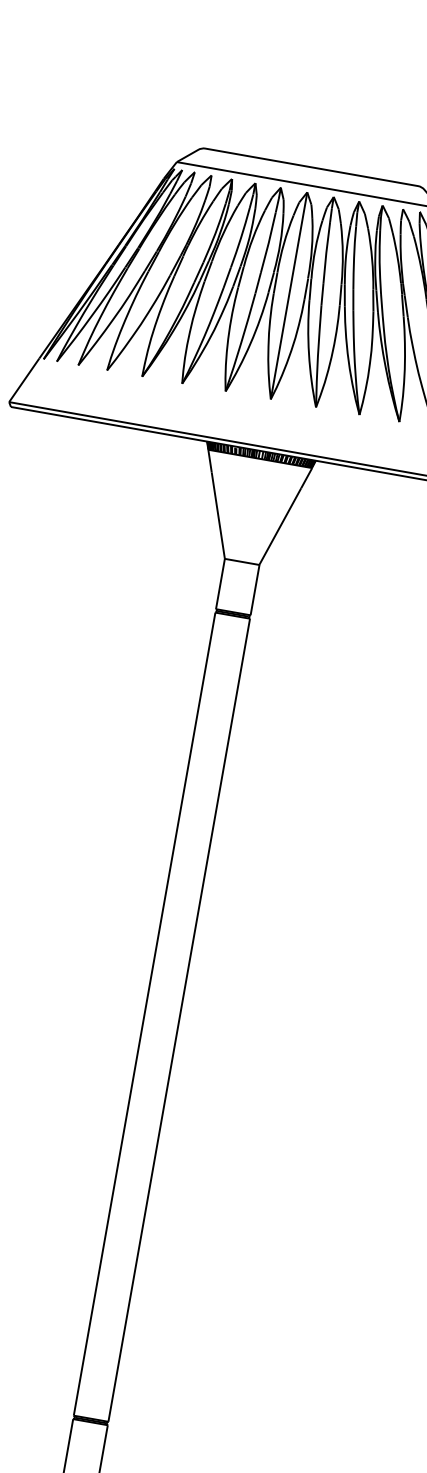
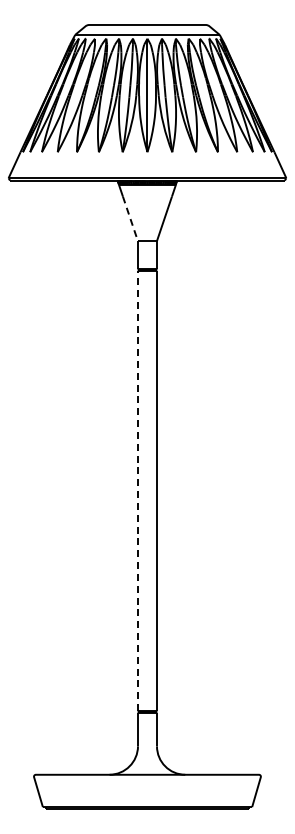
line: (218, 514) -> (130, 218), solid -> dashed
line: (145, 1013) -> (138, 490), solid -> dashed

